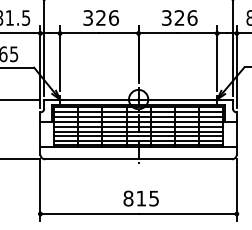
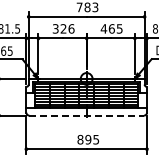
text: (179, 17) -> (111, 28), 326 -> 465
line: (139, 159) -> (87, 115), solid -> dashed
text: (141, 198) -> (88, 139), 815 -> 895

